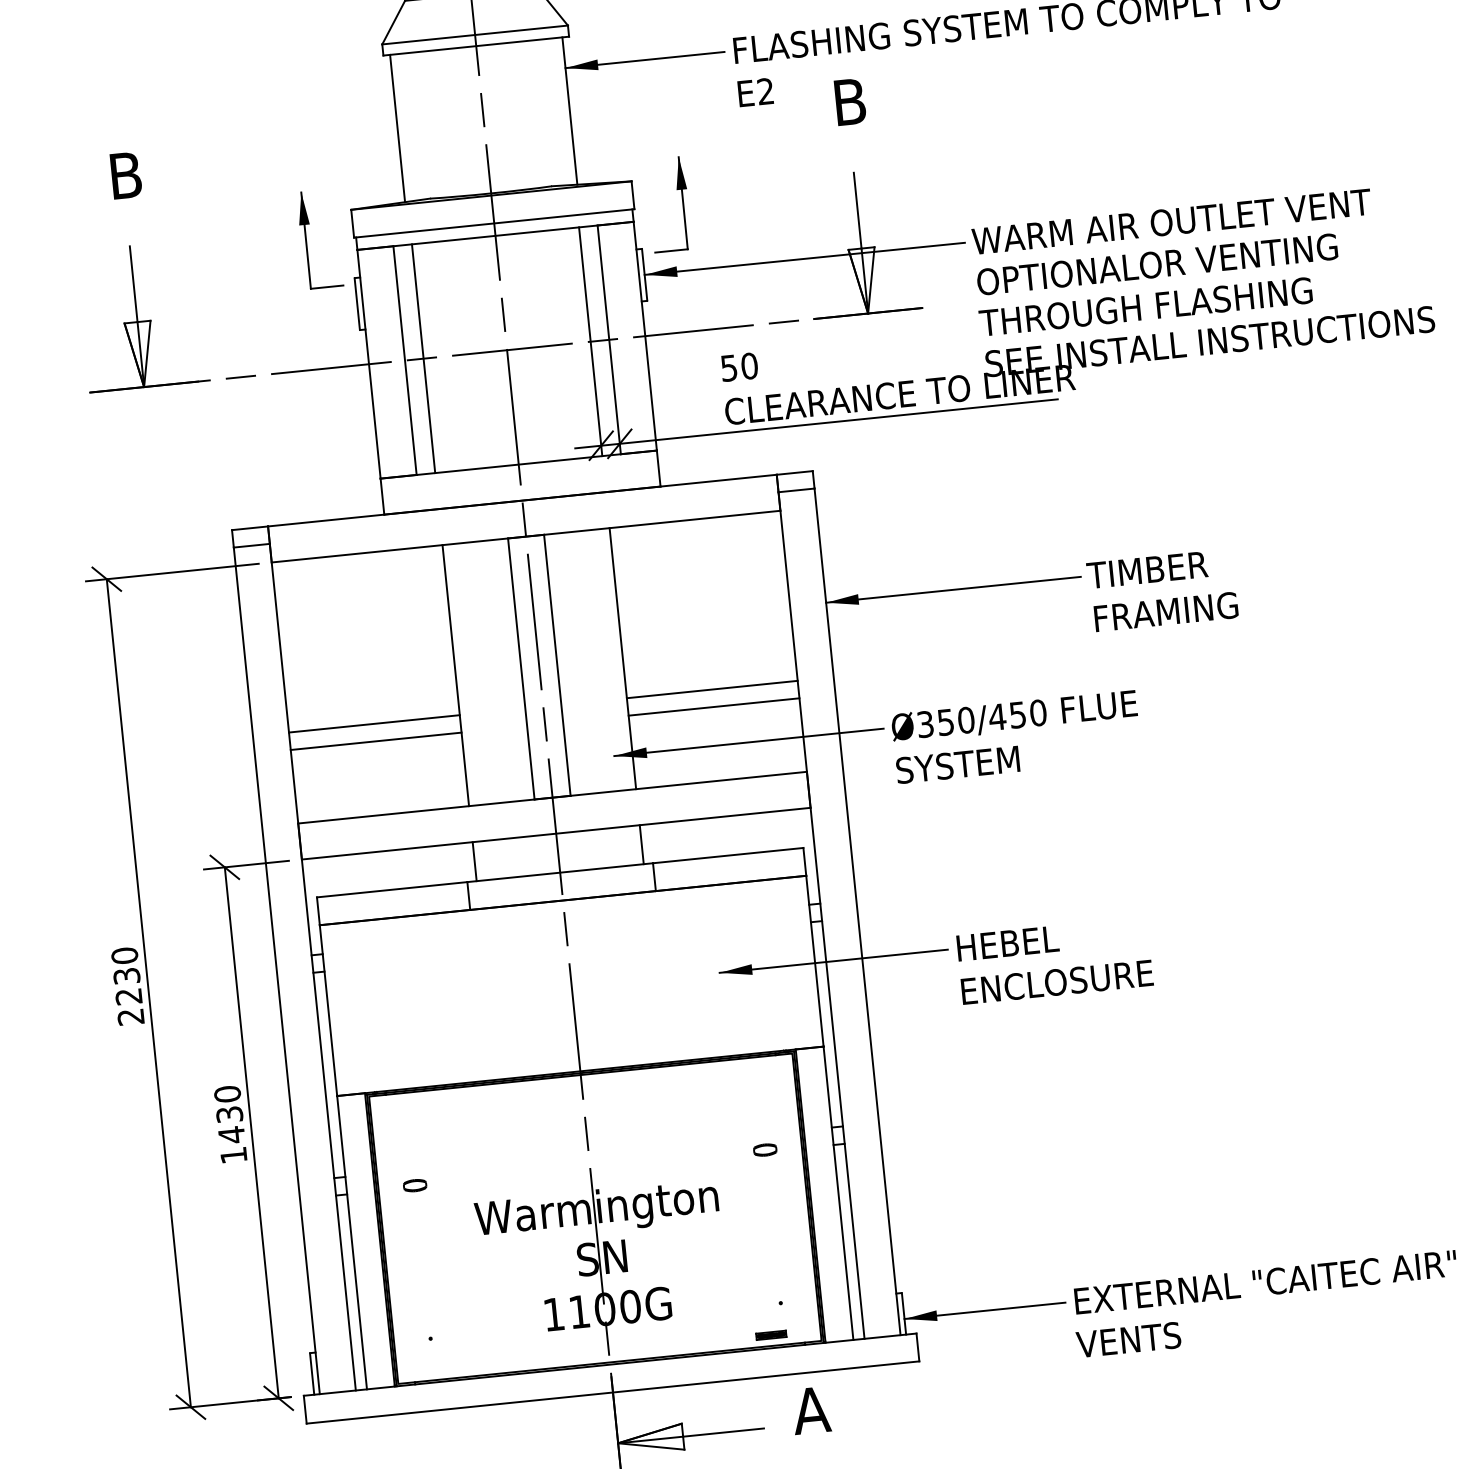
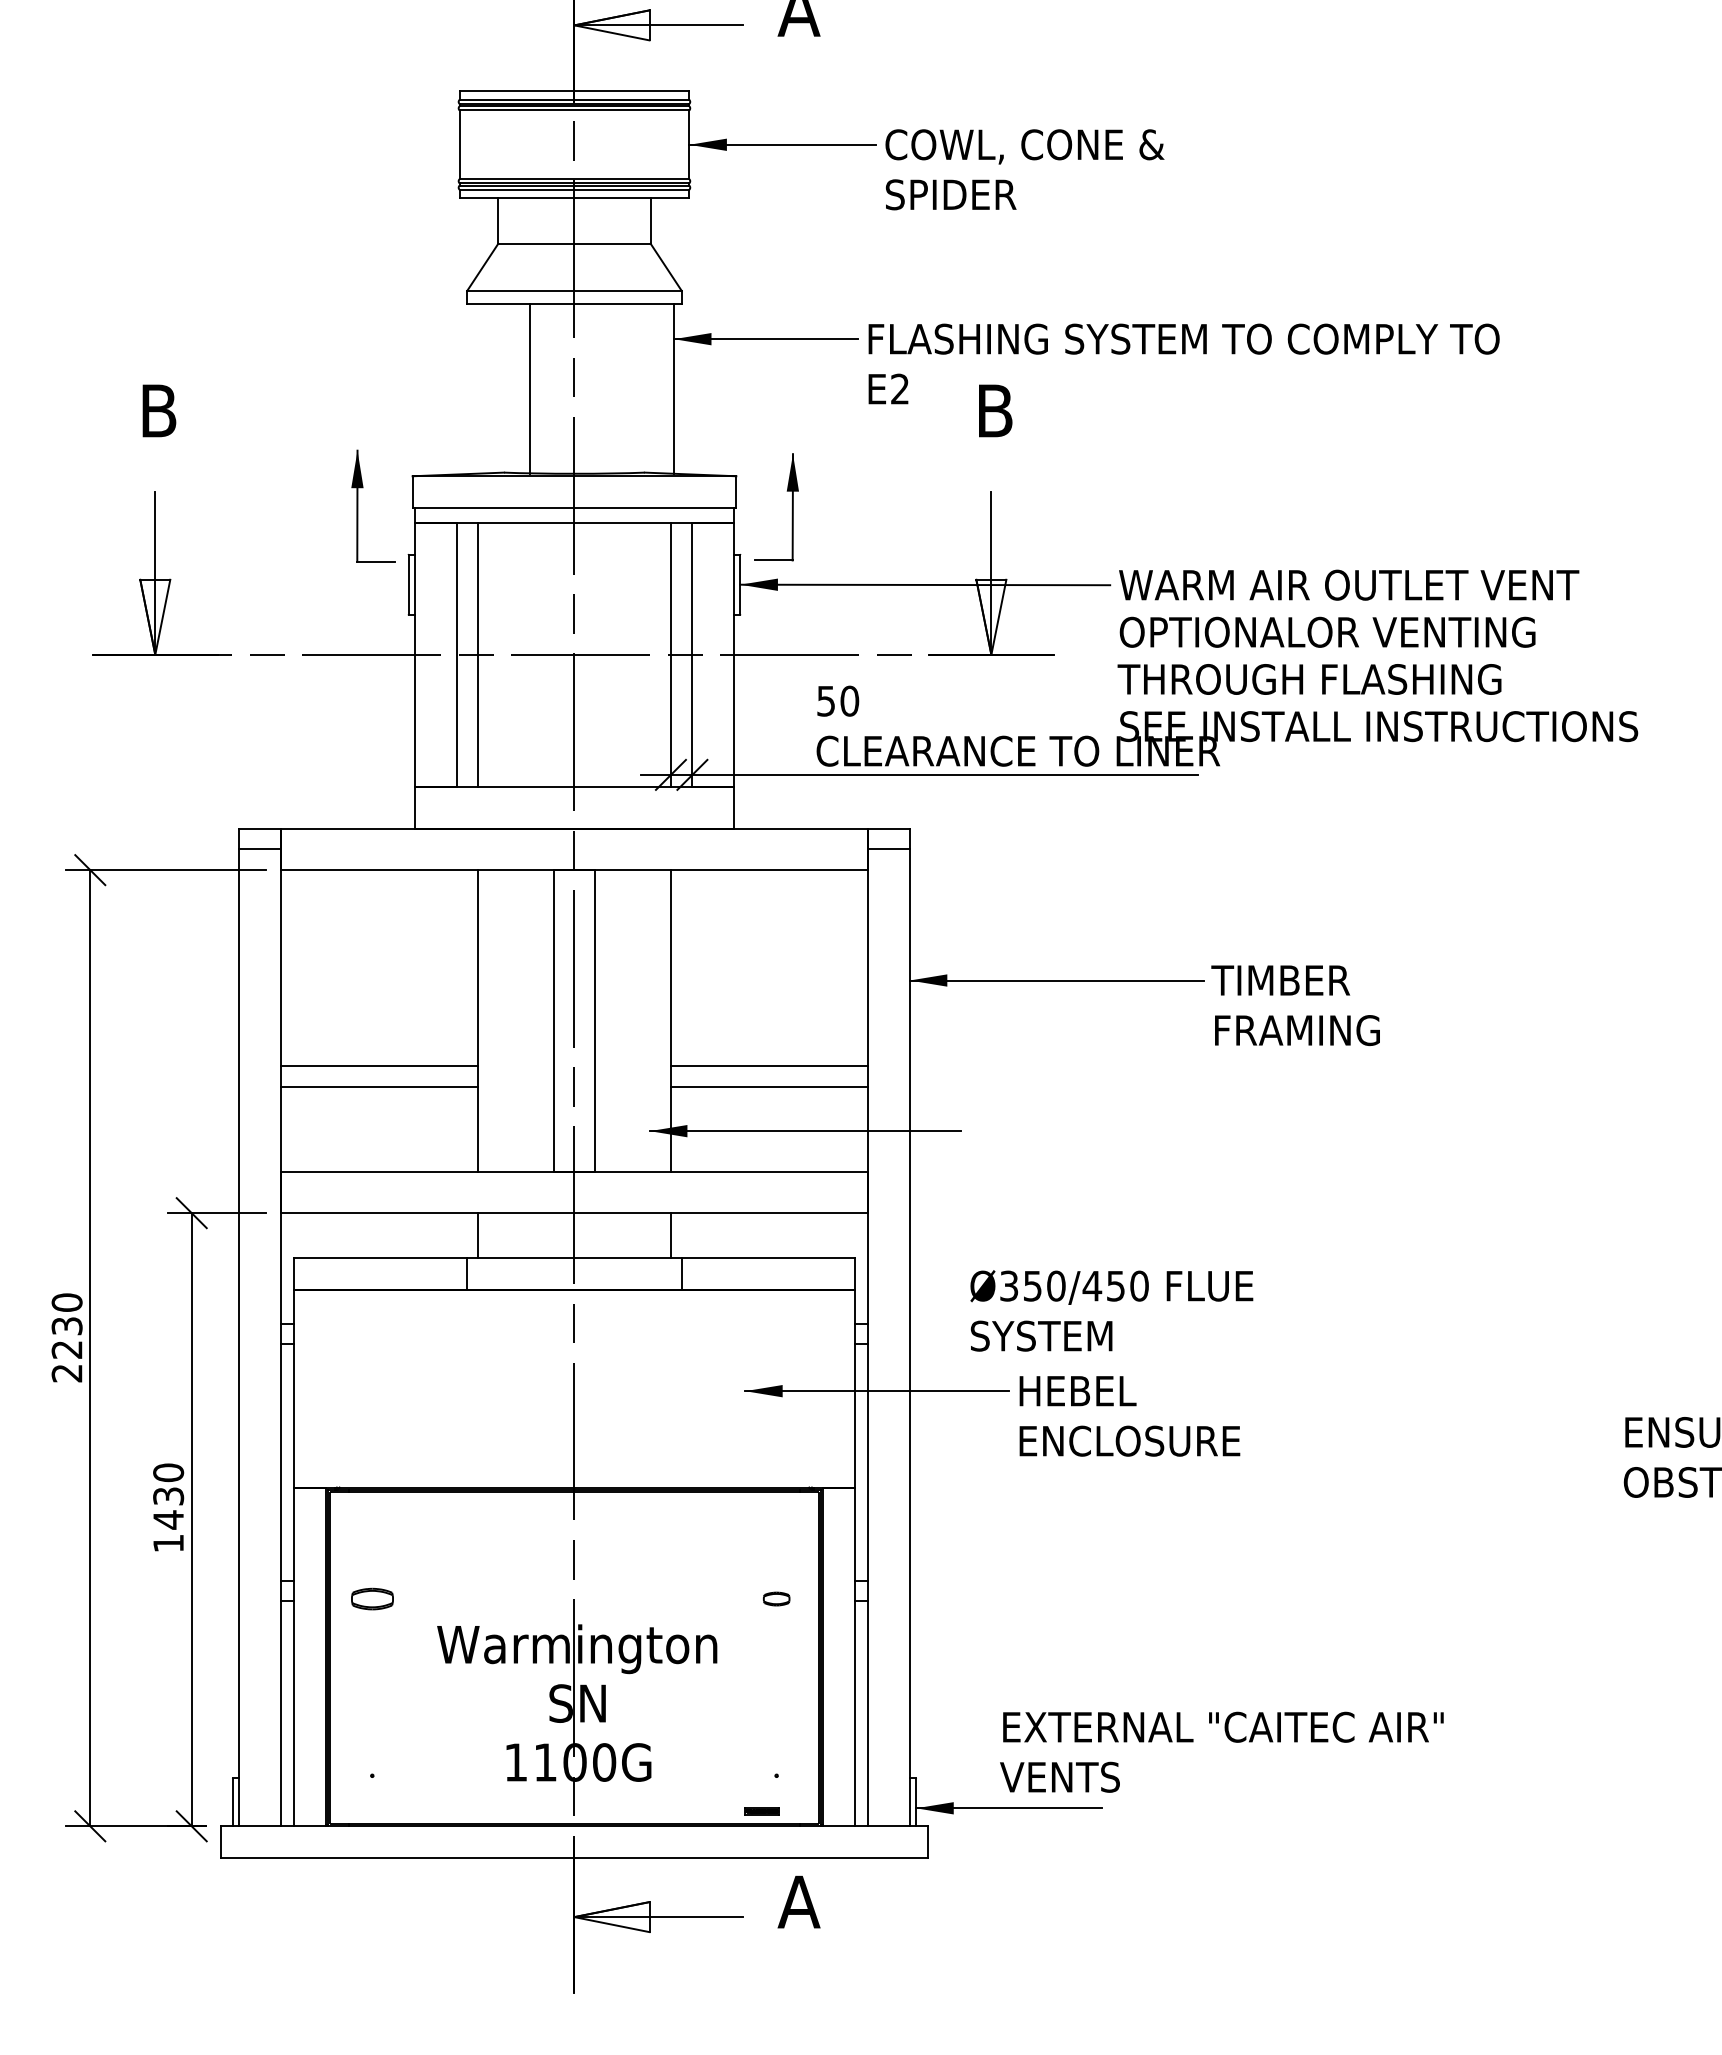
line: (397, 128) -> (530, 388), moved
text: (1016, 736) -> (1111, 1310), moved
part: (414, 1185) -> (371, 1598), size x1.6
text: (1266, 1303) -> (1221, 1751), moved

